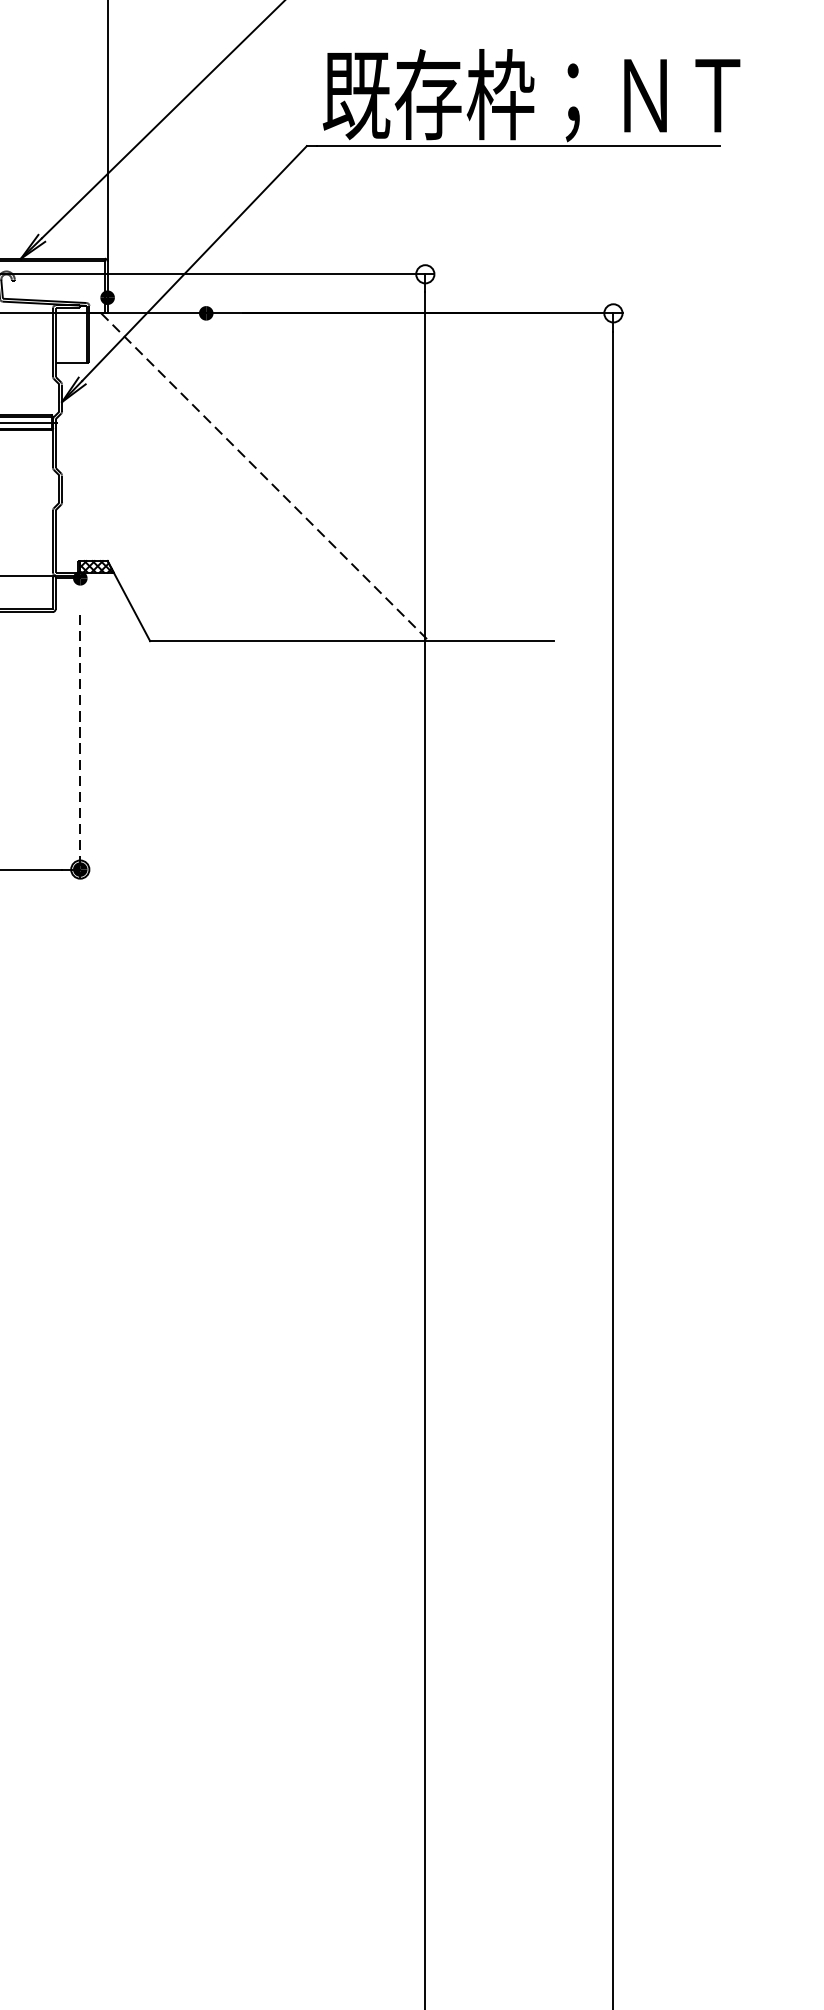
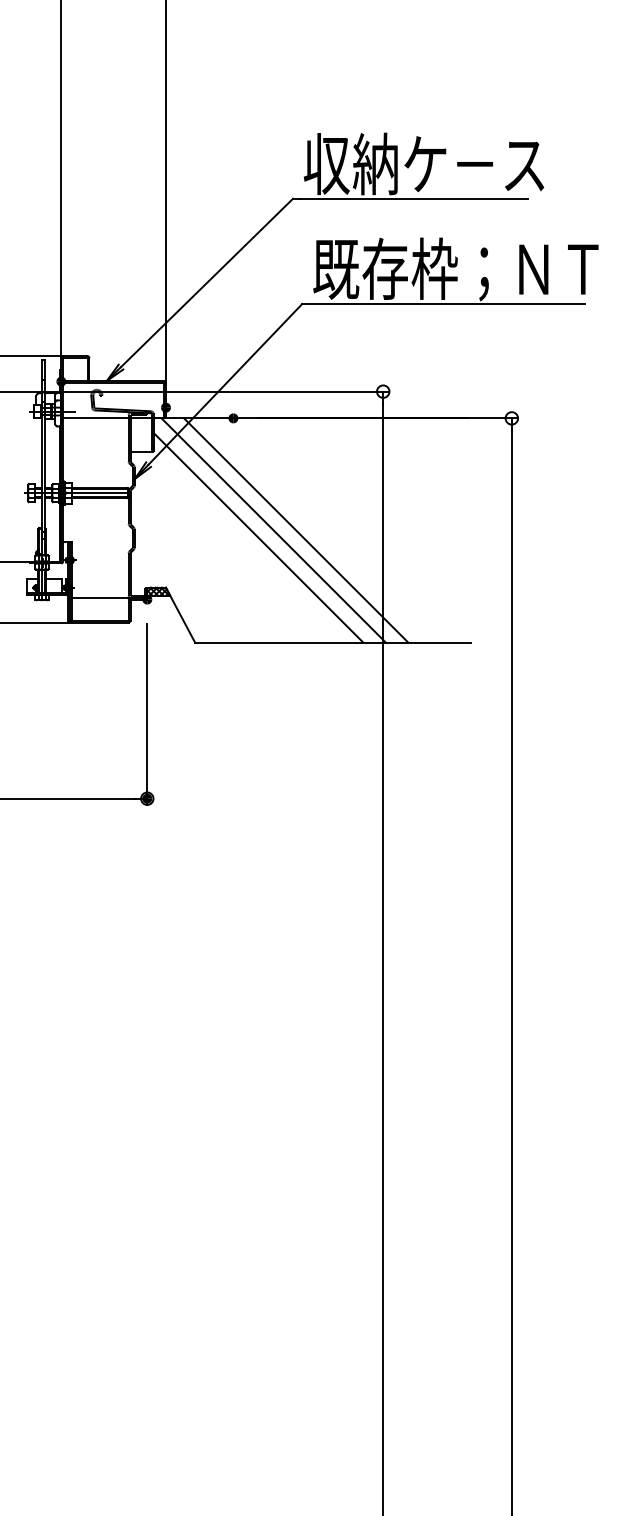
line: (266, 477) -> (274, 530), dashed -> solid
line: (298, 477) -> (296, 530), added
line: (242, 487) -> (258, 537), added
line: (80, 747) -> (147, 715), dashed -> solid

